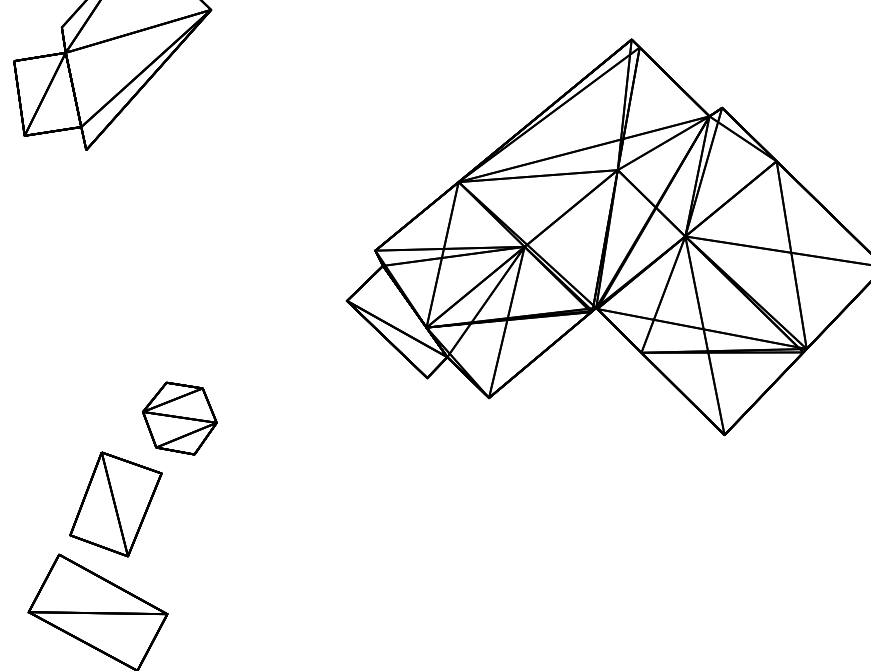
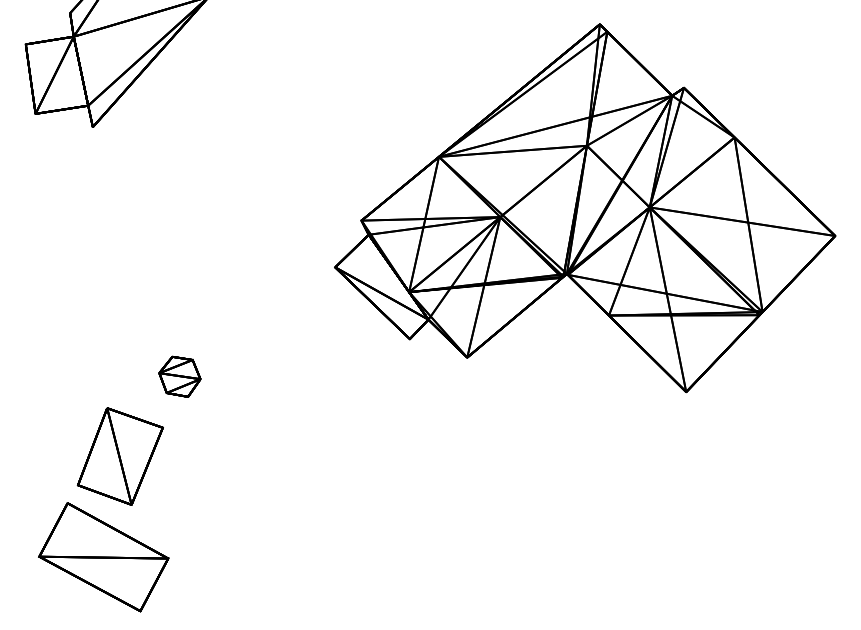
part: (179, 418) -> (179, 376), size x0.6

